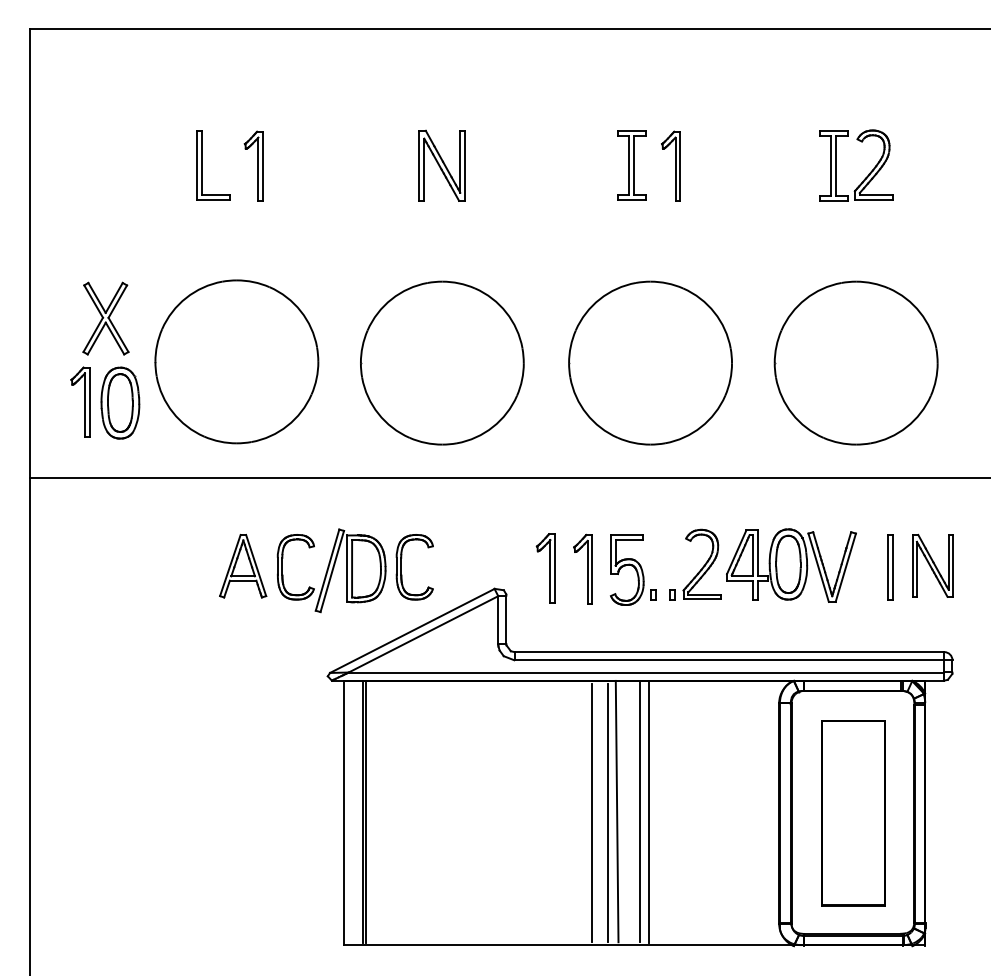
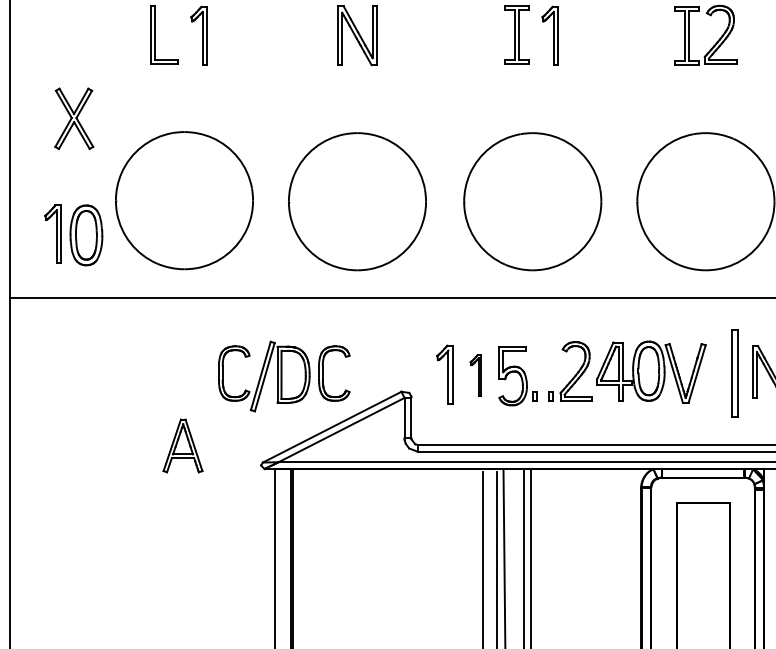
part: (105, 318) -> (73, 118), moved
part: (243, 566) -> (183, 446), moved
part: (890, 567) -> (734, 373), size x1.6
part: (582, 568) -> (475, 374), size x0.7

